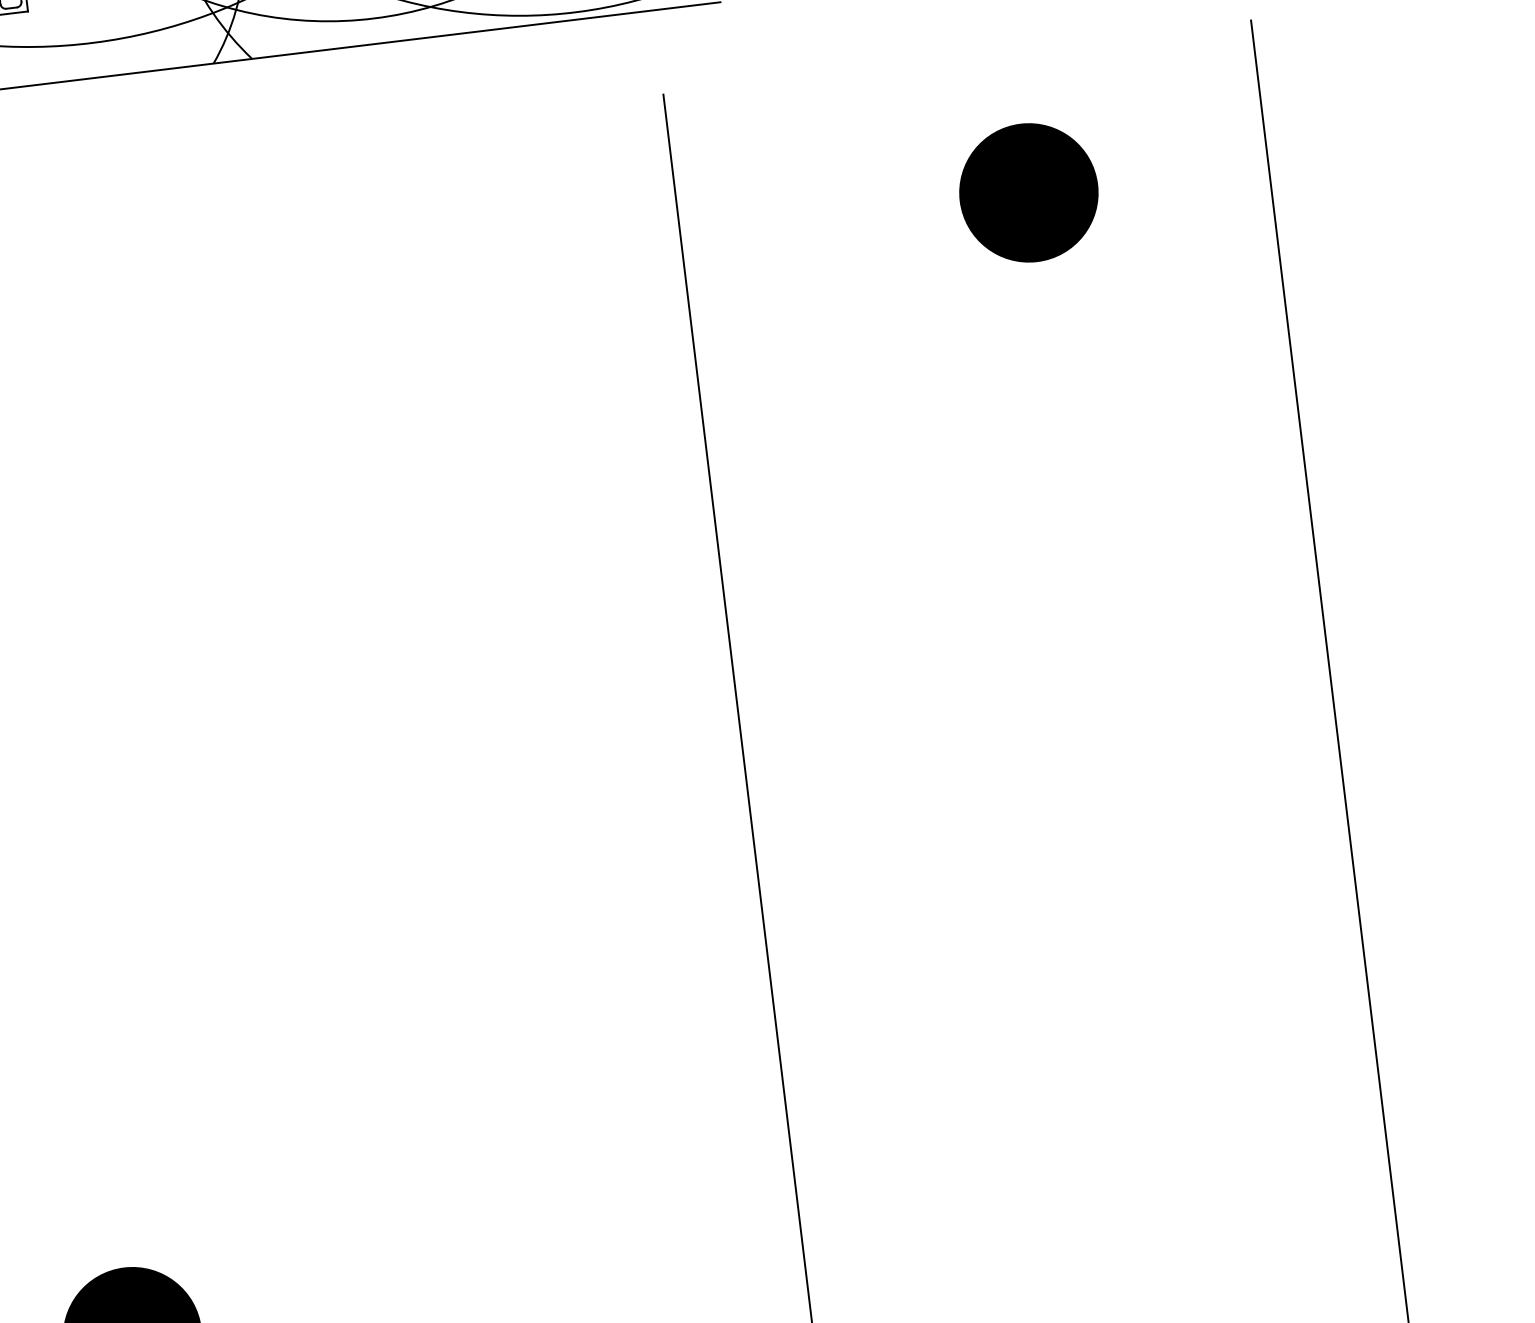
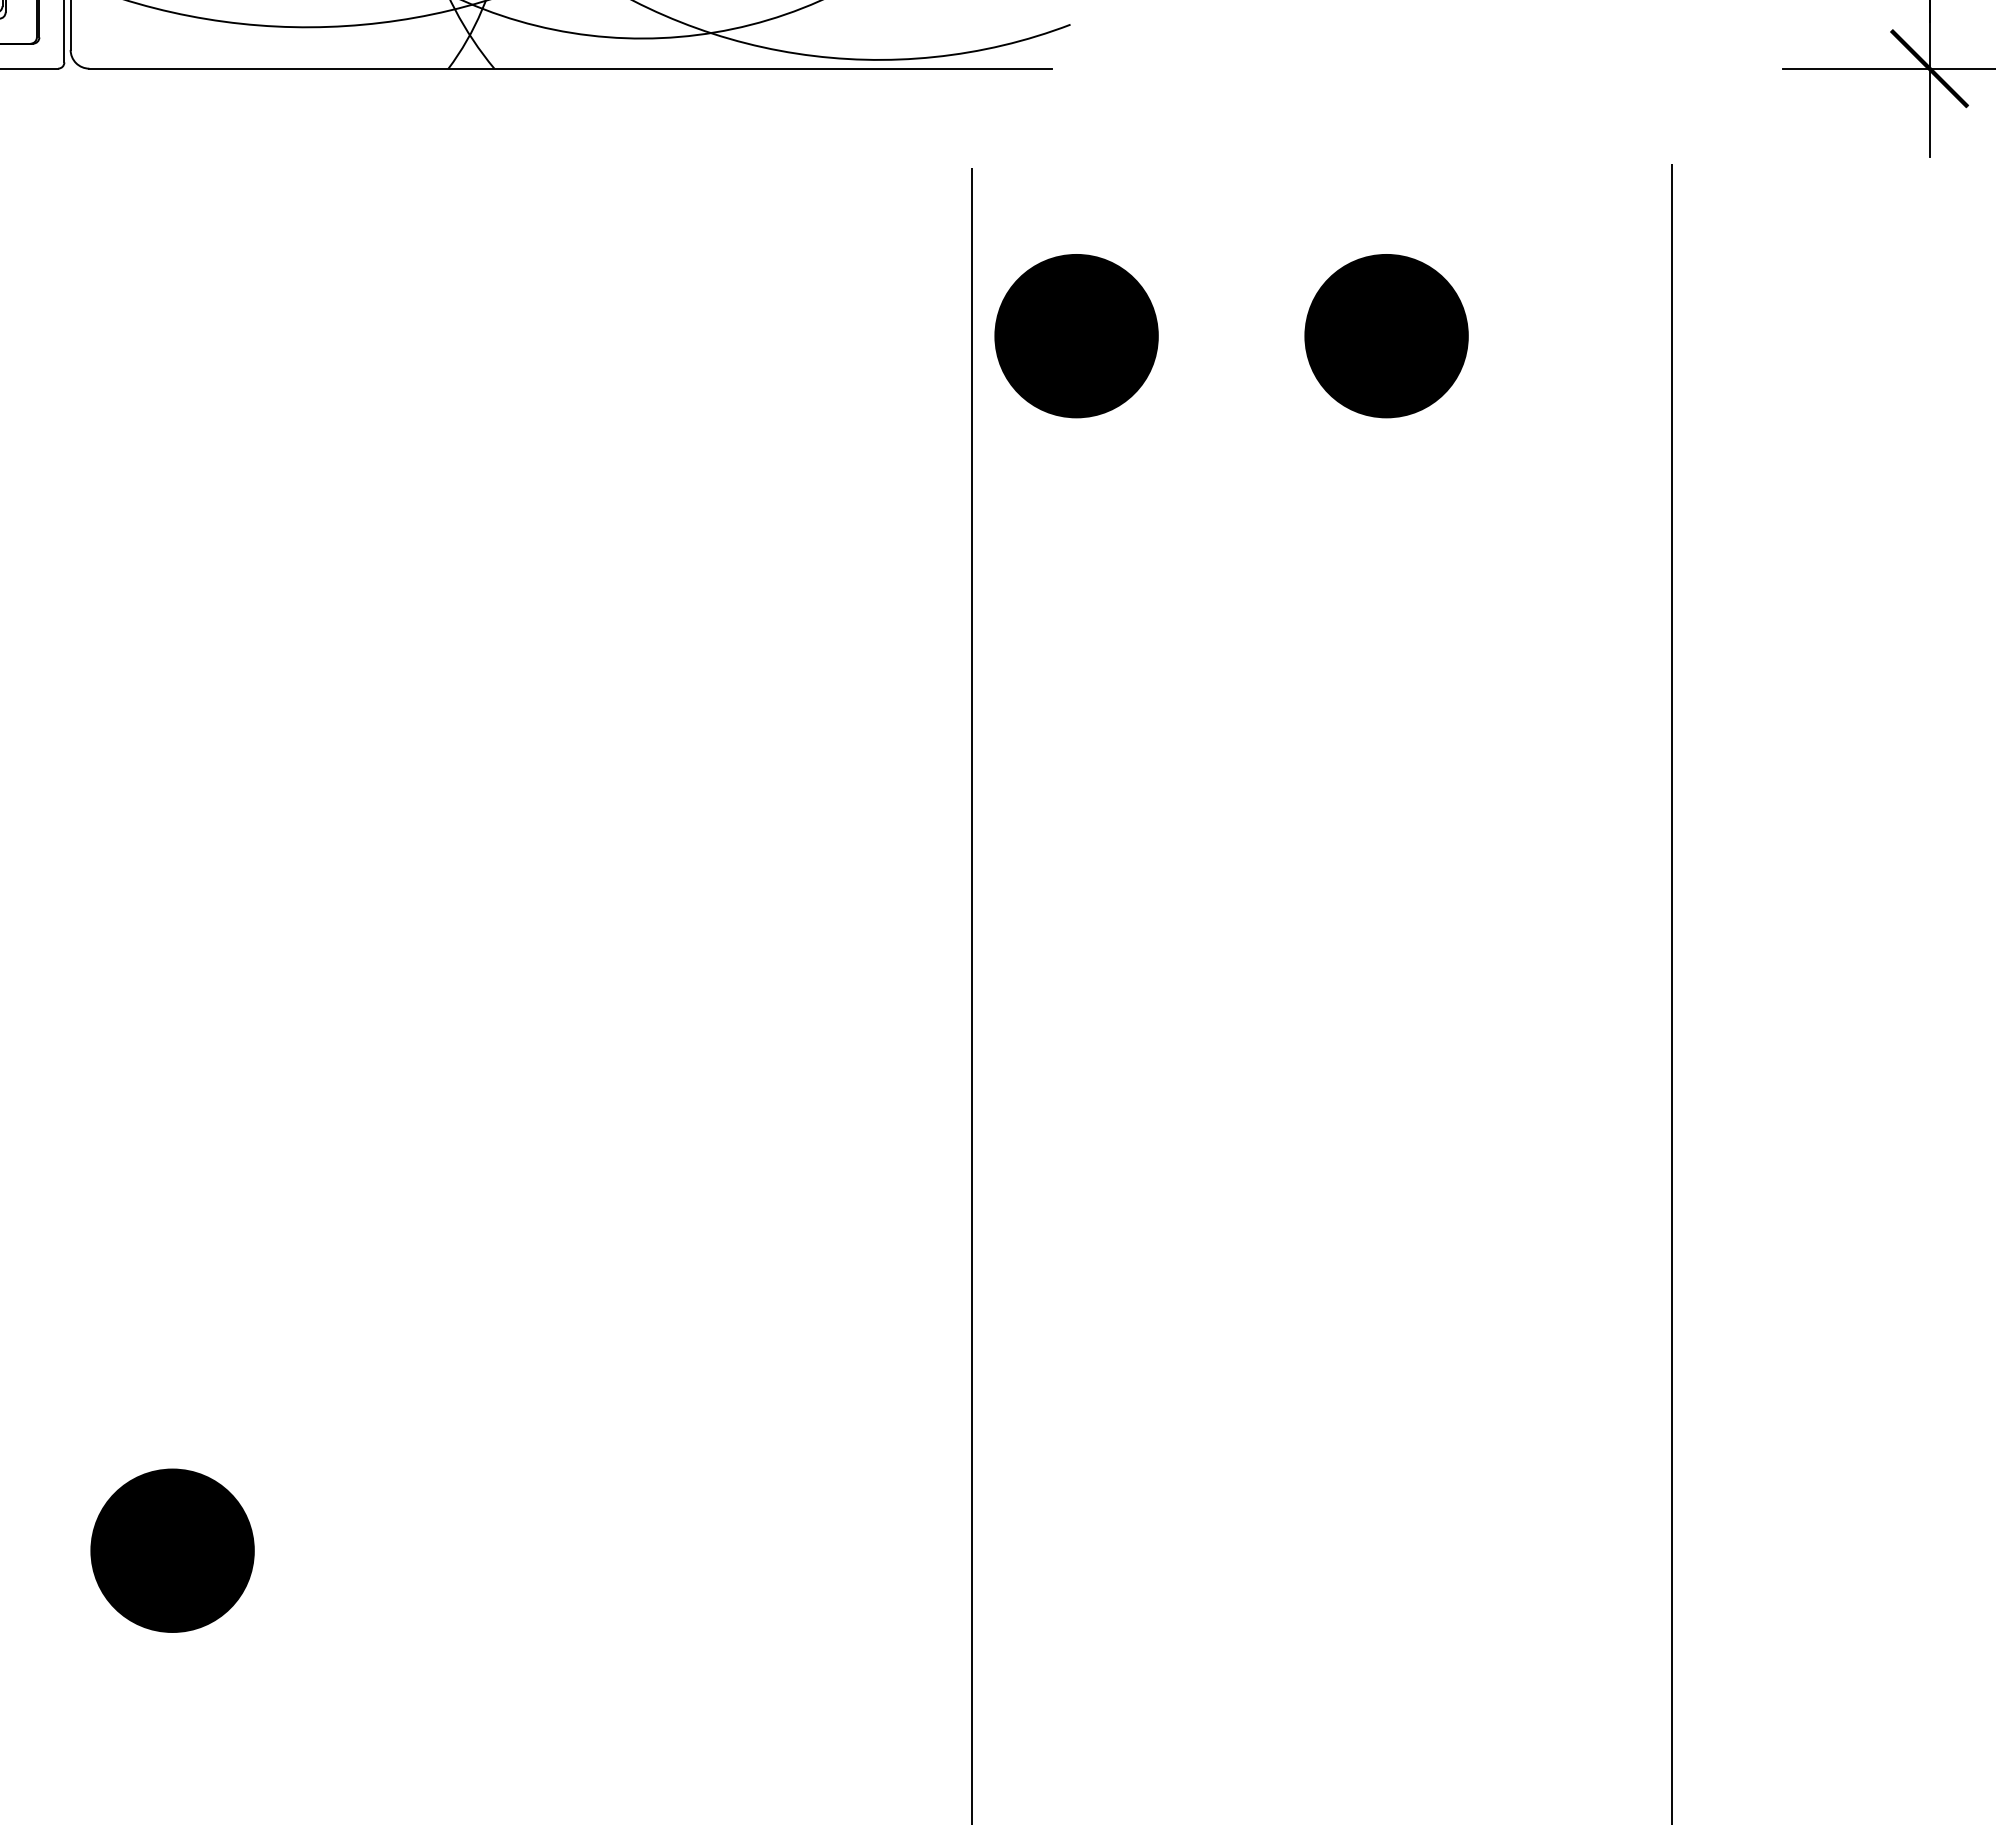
part: (768, 224) -> (1076, 336), added

